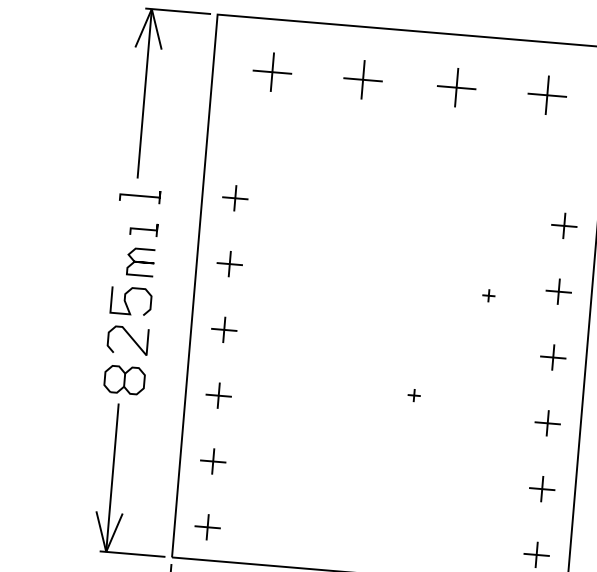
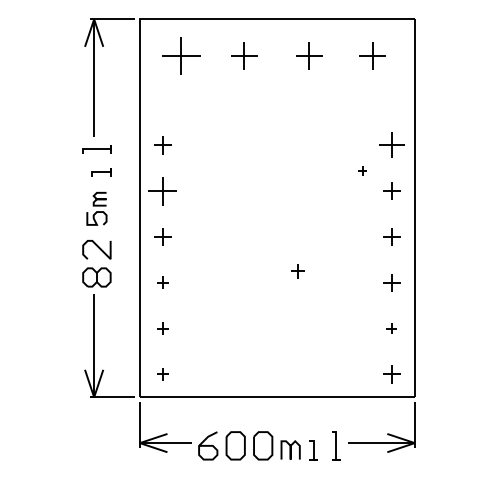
part: (271, 71) -> (180, 55), size x1.4
part: (563, 226) -> (391, 145), size x1.4
part: (229, 263) -> (162, 190), size x1.6
part: (132, 280) -> (96, 208), size x0.7
part: (488, 294) -> (362, 170), moved
part: (218, 395) -> (162, 282), size x0.7
part: (413, 395) -> (297, 271), size x1.6
part: (212, 461) -> (162, 328), size x0.7
part: (541, 488) -> (391, 328), size x0.6
part: (207, 527) -> (162, 374), size x0.7

